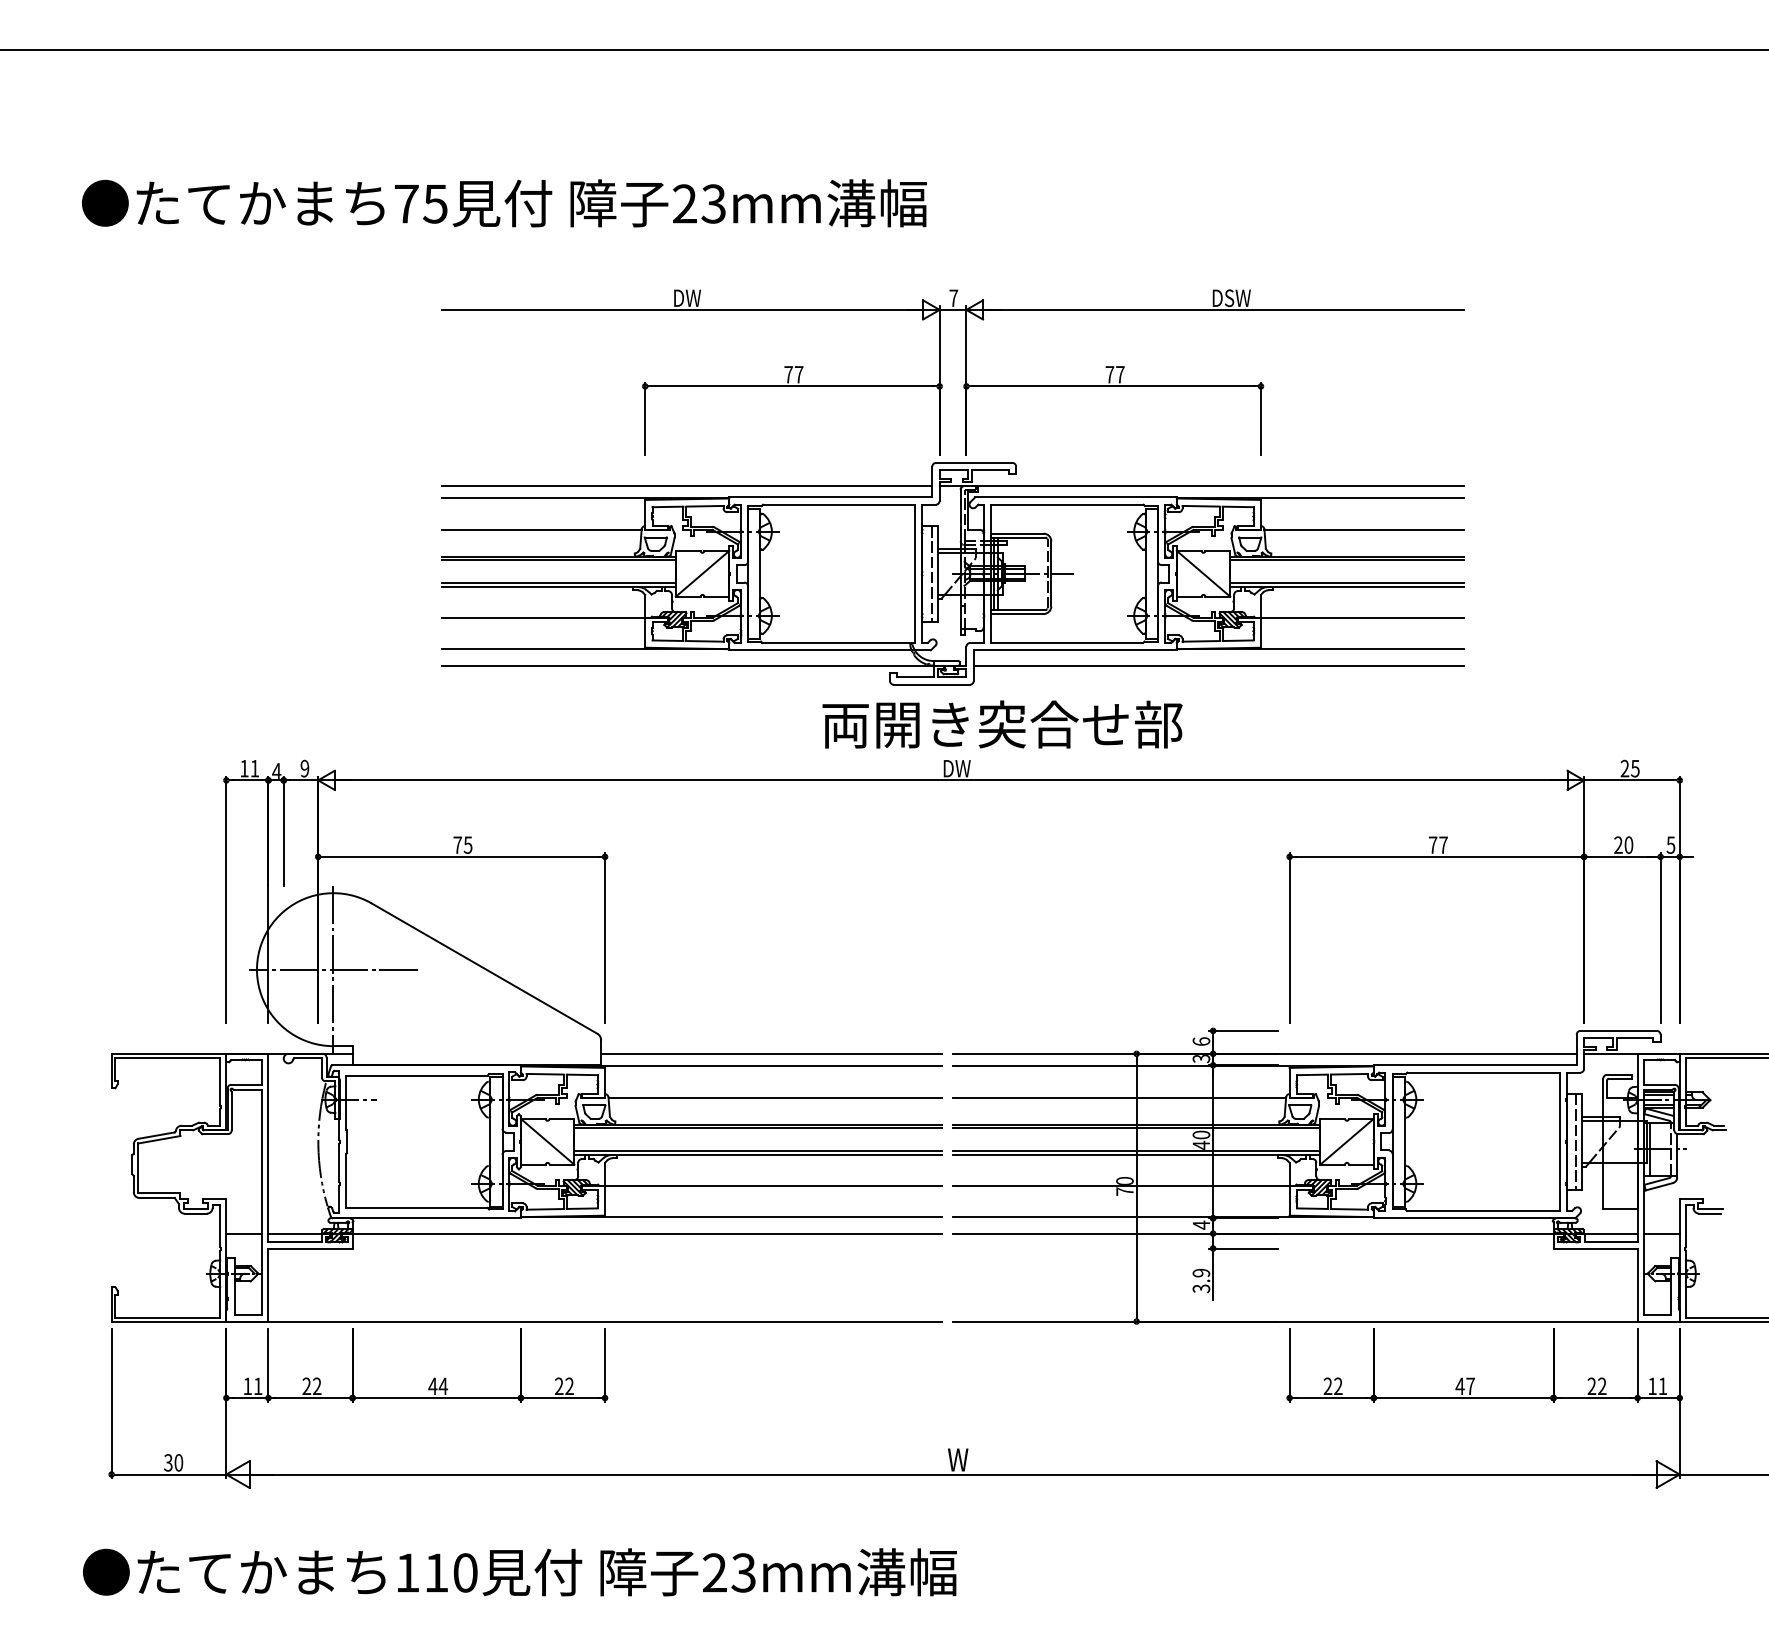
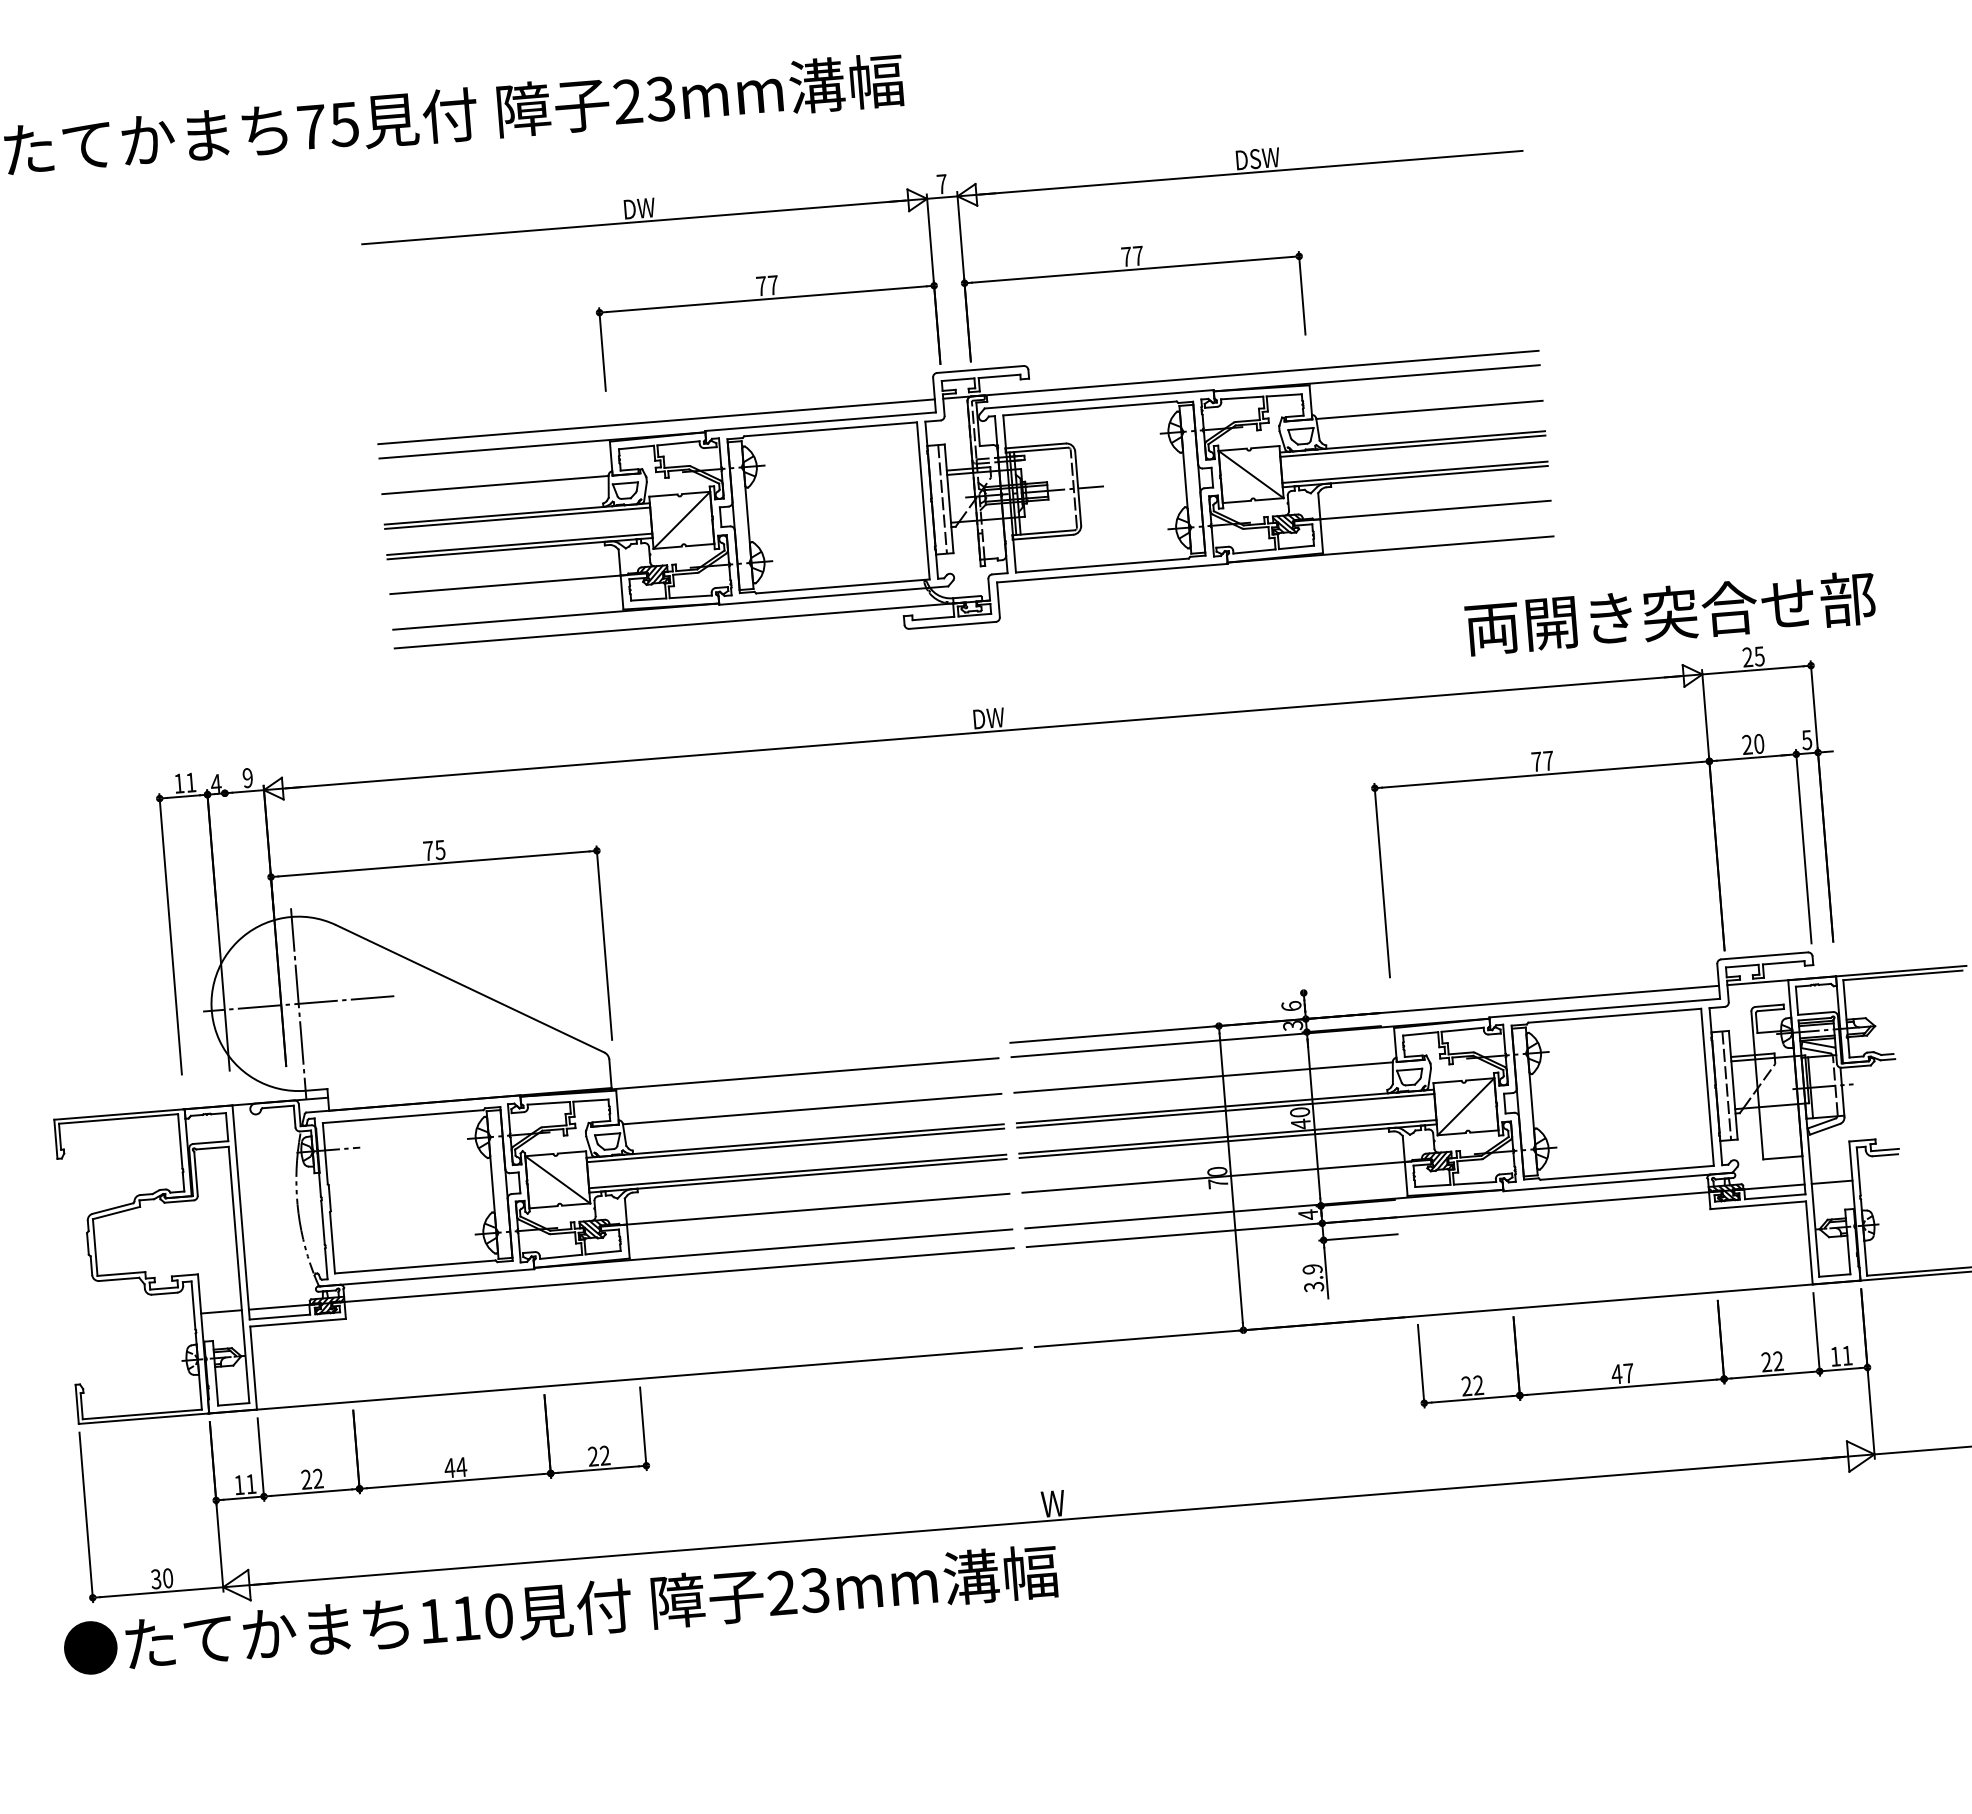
line: (1218, 665) -> (1276, 577), removed
text: (1002, 724) -> (1670, 613), moved
line: (283, 830) -> (229, 850), removed
line: (1243, 1030) -> (1338, 989), removed
line: (771, 1053) -> (804, 1059), removed
text: (519, 1572) -> (560, 1610), moved

